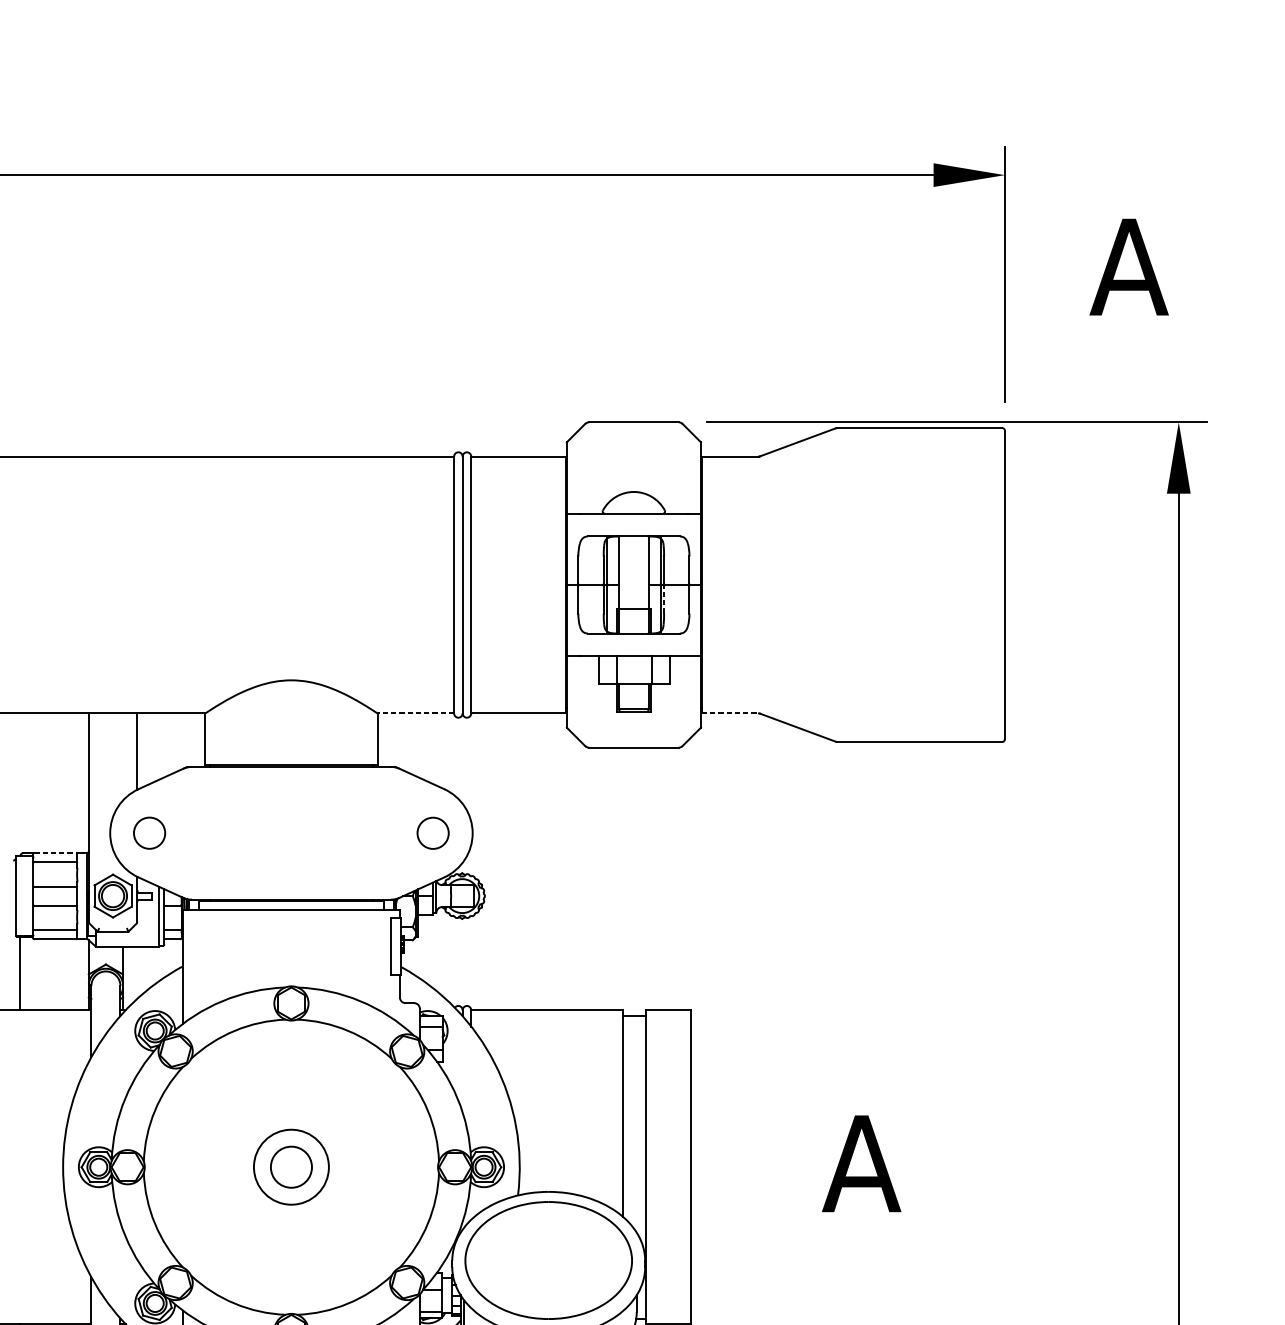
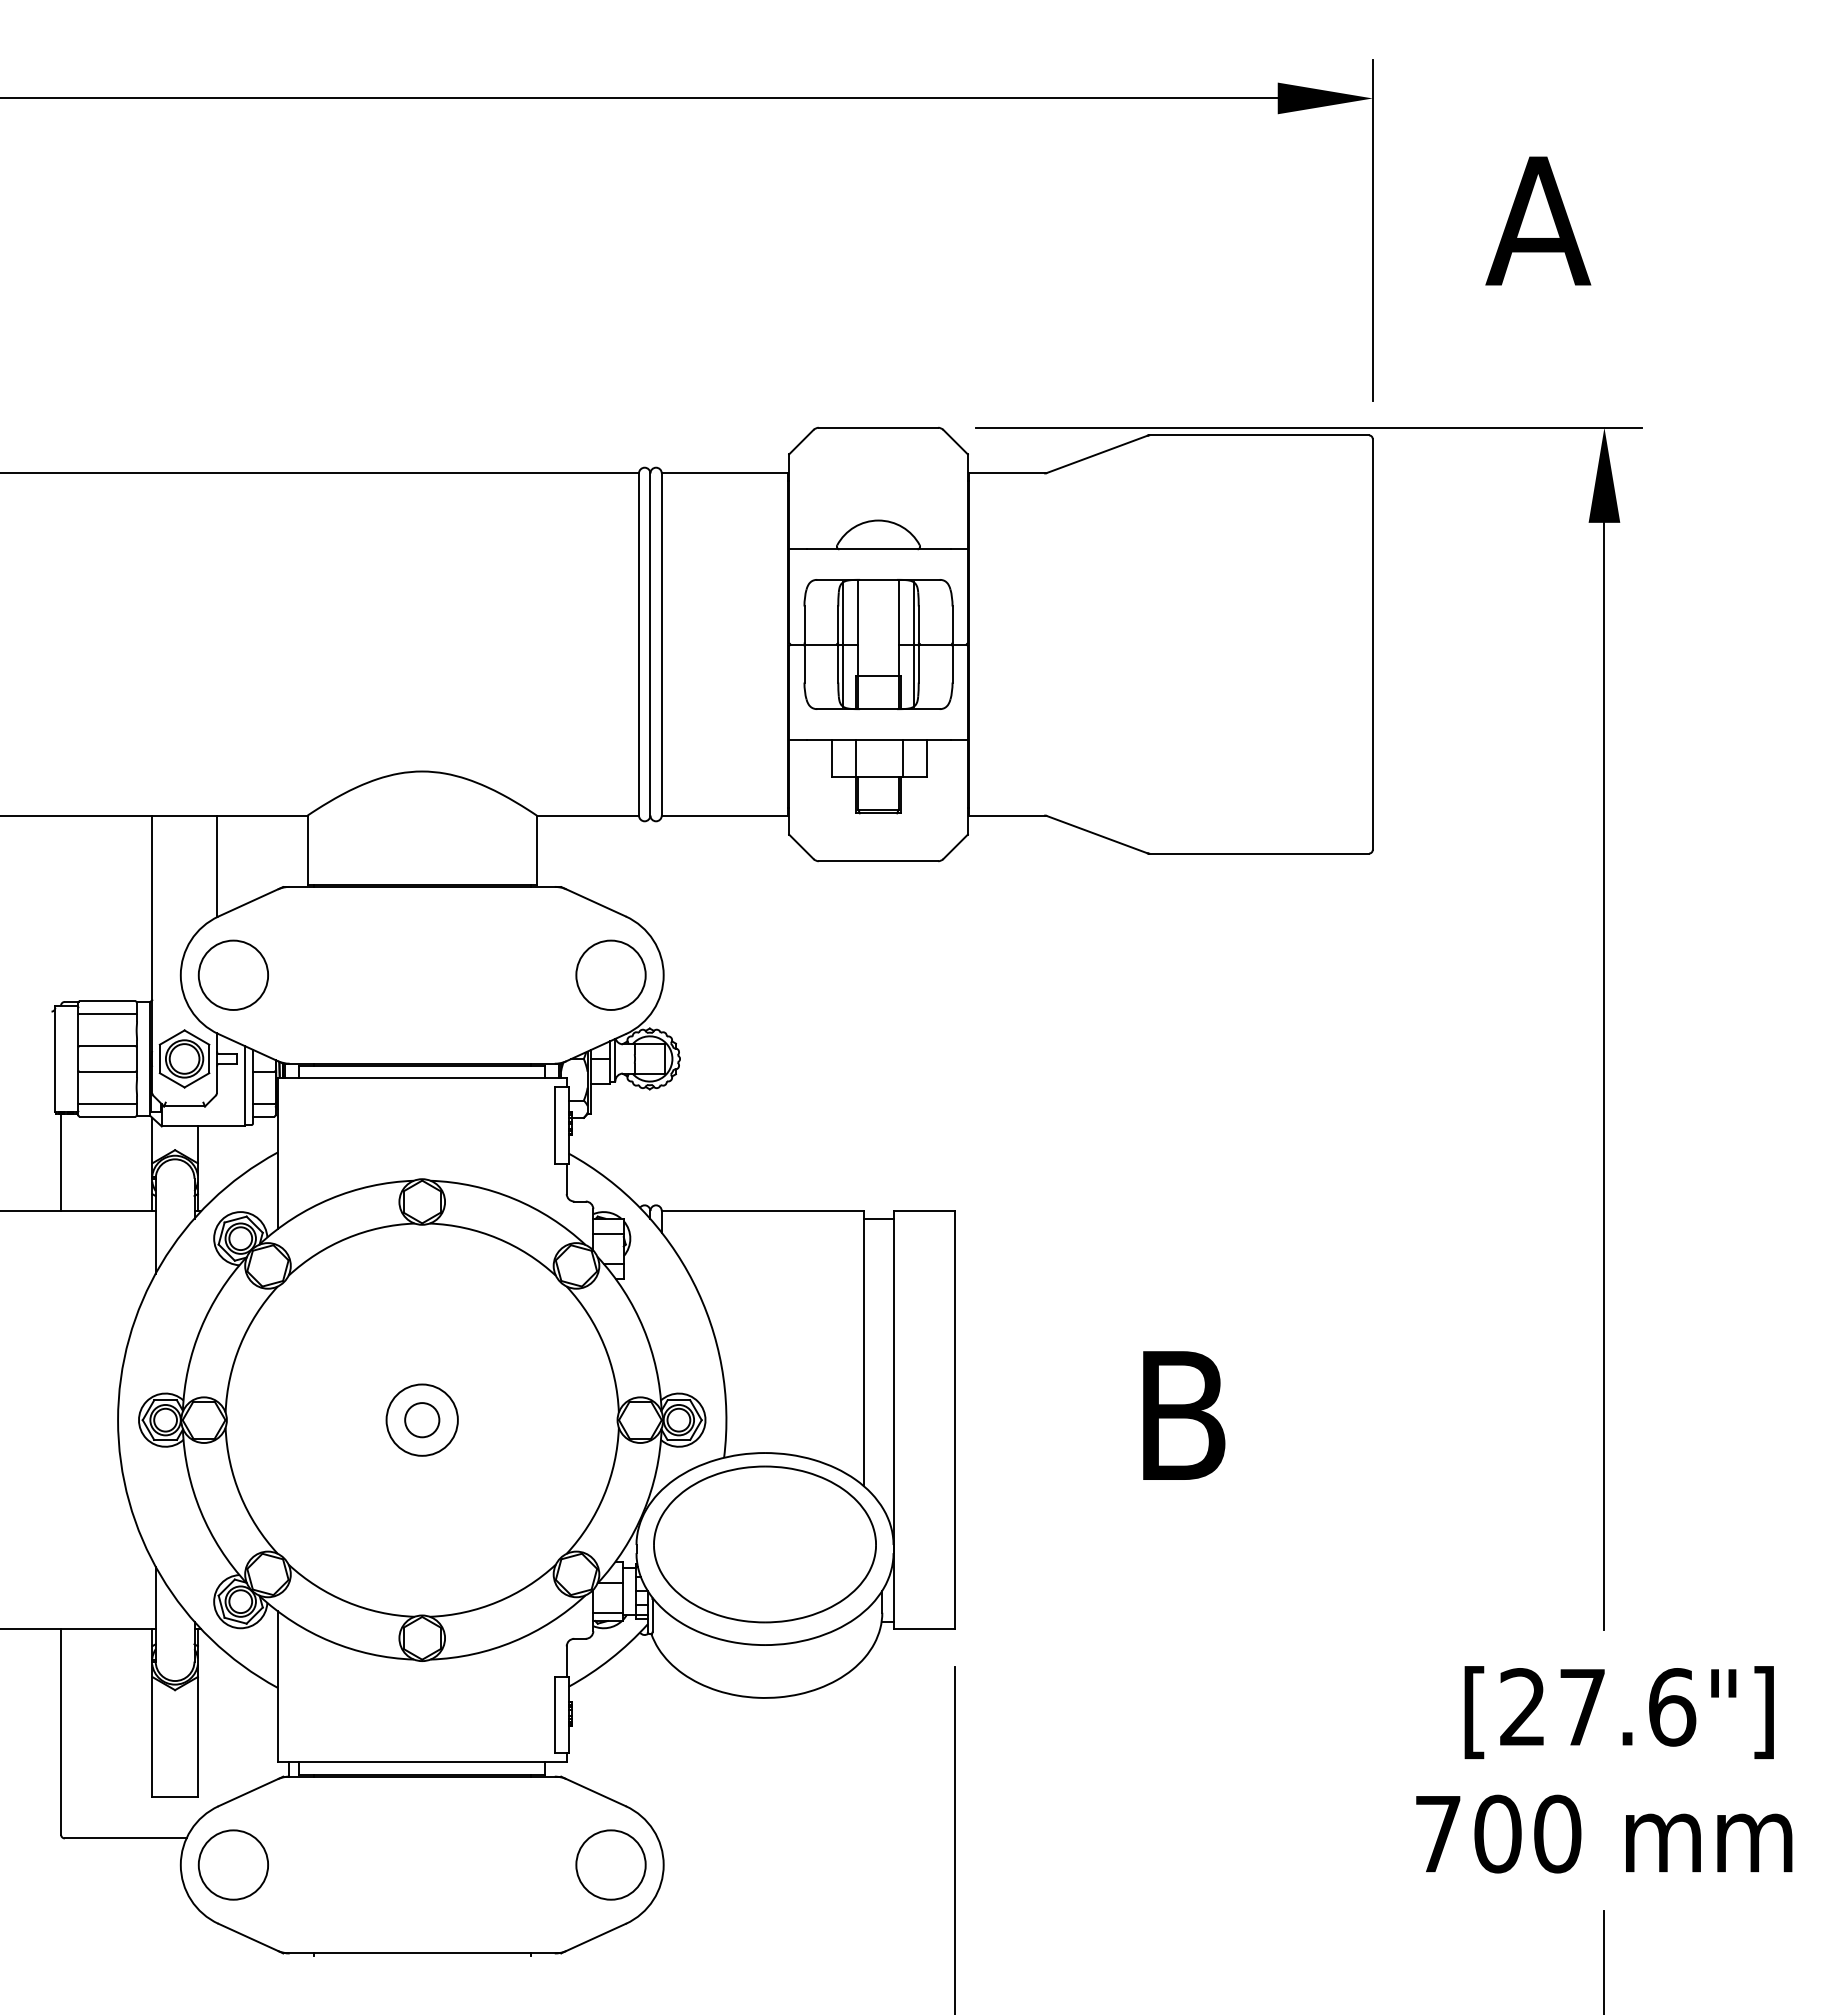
line: (663, 599) -> (918, 663), dashed -> solid
line: (415, 713) -> (587, 815), dashed -> solid
line: (730, 713) -> (1007, 815), dashed -> solid
circle: (149, 832) -> (232, 974), size x1.67
circle: (432, 832) -> (610, 974), size x1.67
line: (55, 852) -> (107, 1001), dashed -> solid
text: (861, 1163) -> (1181, 1415), A -> B
circle: (290, 1166) -> (421, 1419), size x0.71
circle: (291, 1167) -> (422, 1420), size x0.62

